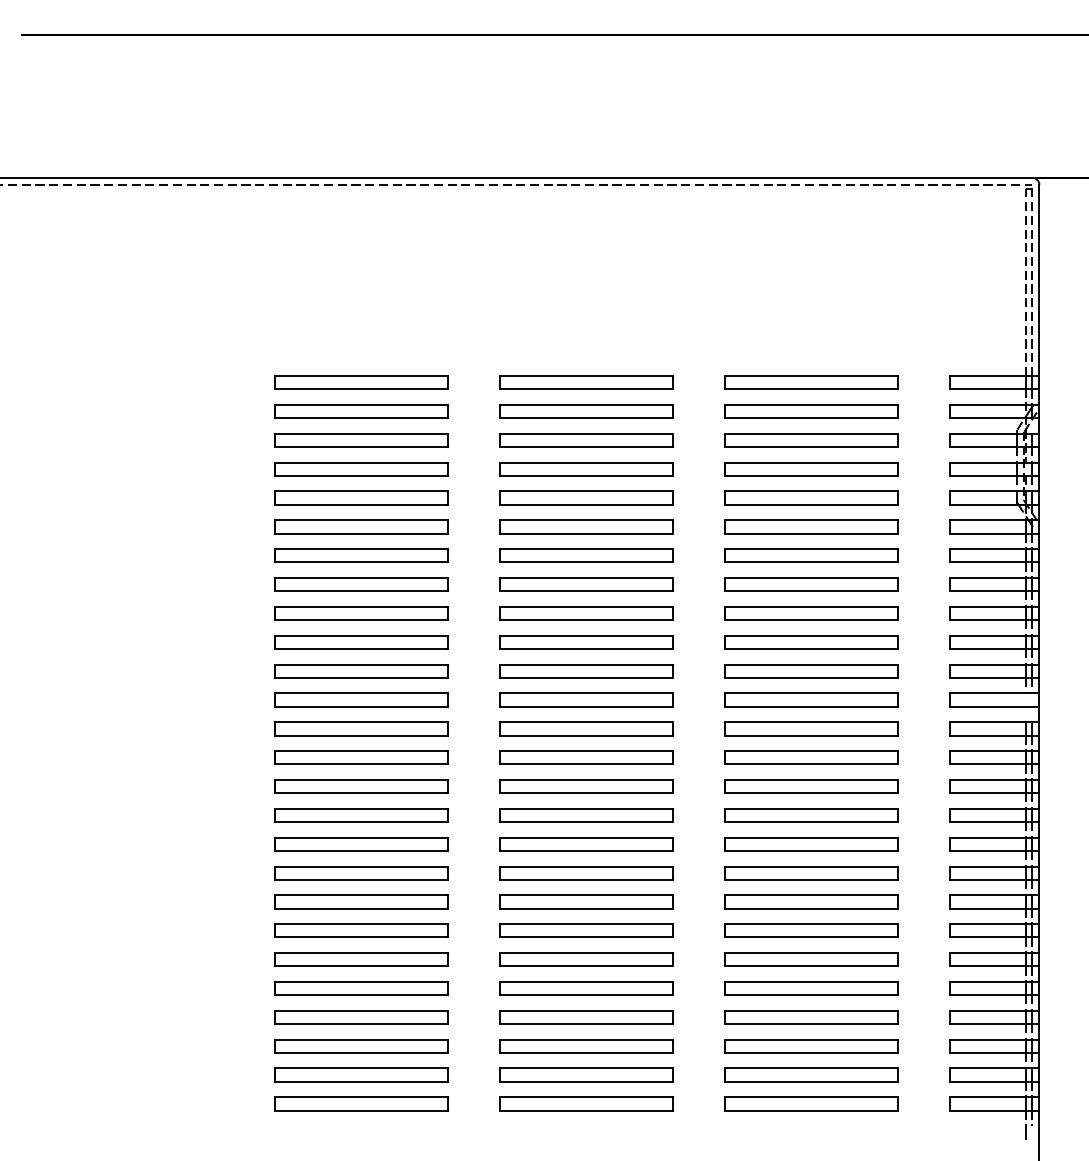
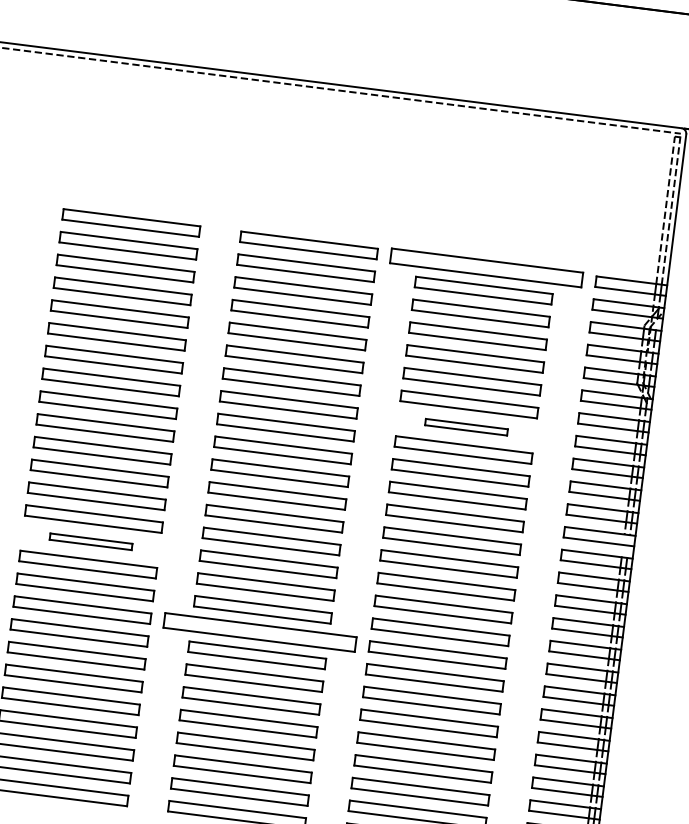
part: (811, 382) -> (486, 267), size x1.4
part: (811, 584) -> (466, 427), size x0.6
part: (361, 786) -> (91, 541), size x0.6
part: (586, 873) -> (260, 632), size x1.4

